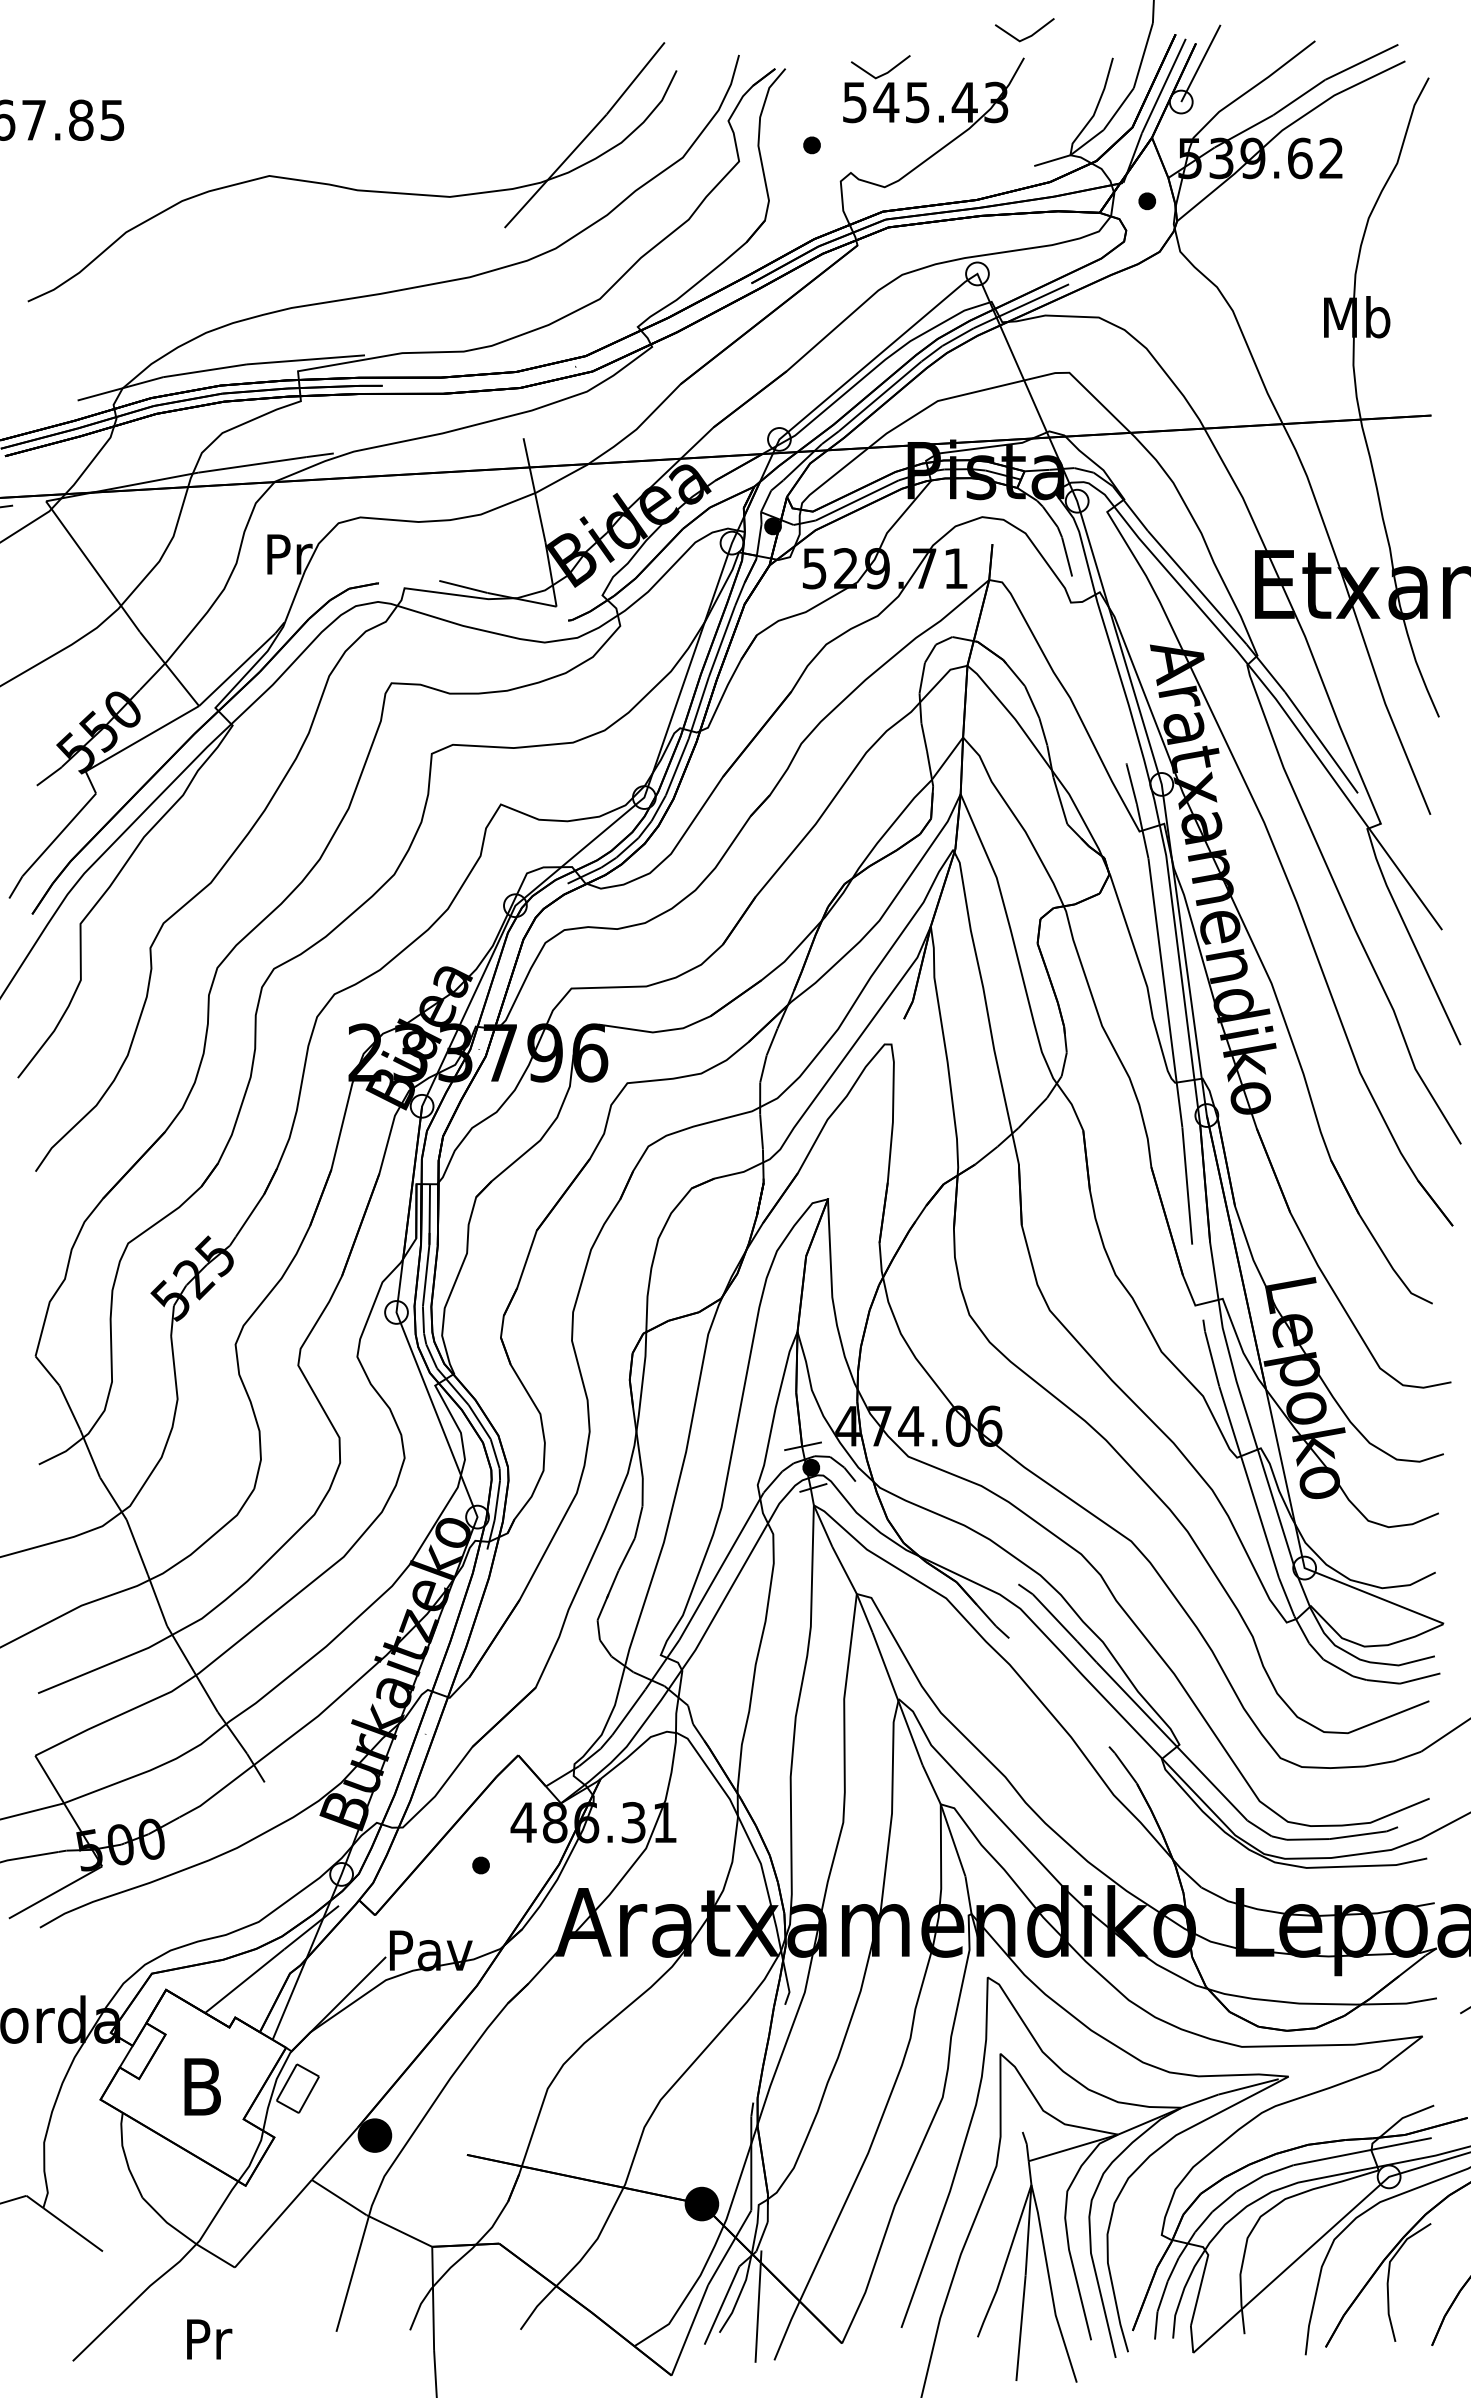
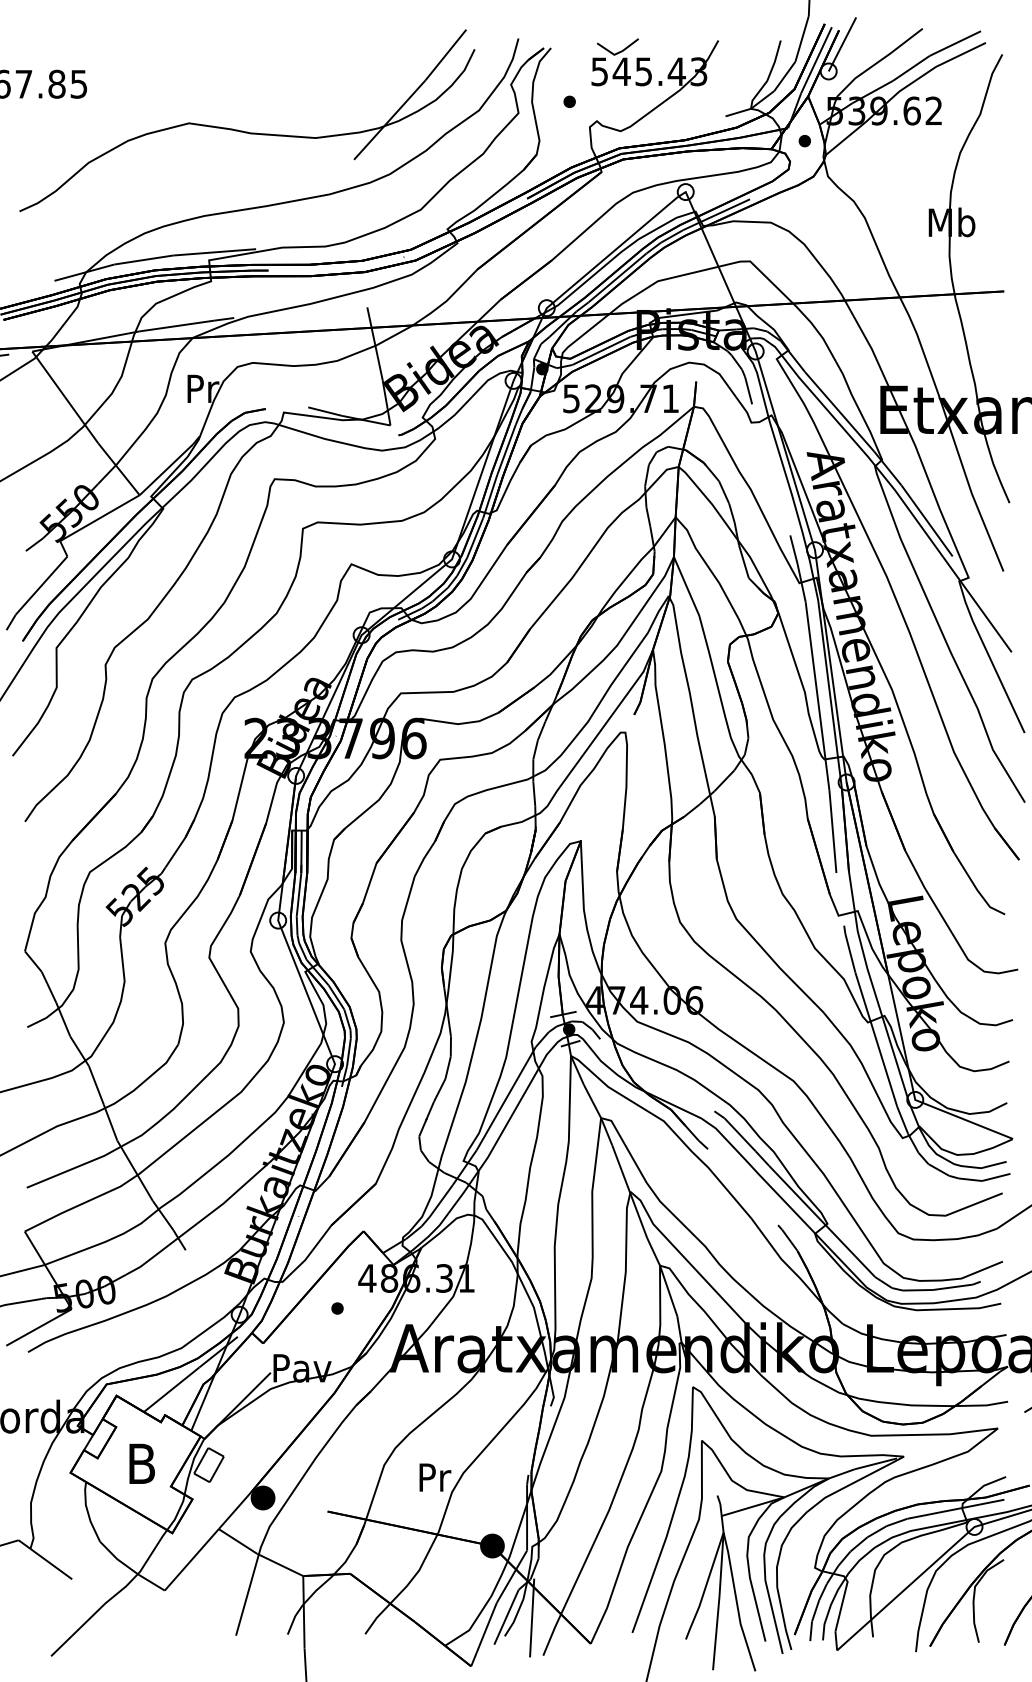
line: (1027, 36) -> (720, 25), removed
text: (209, 2339) -> (435, 1477), moved

